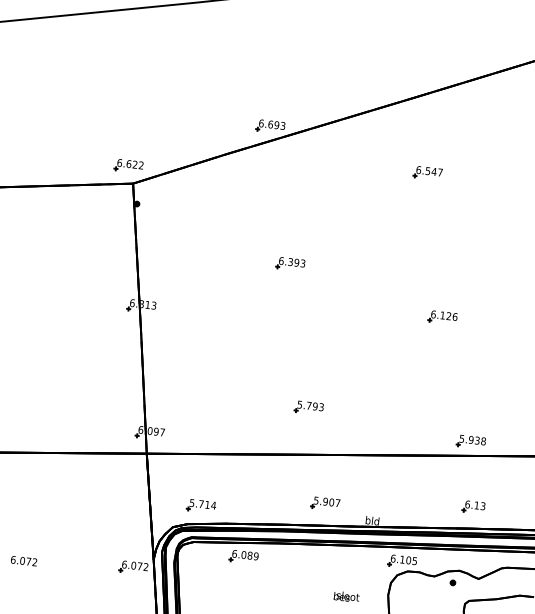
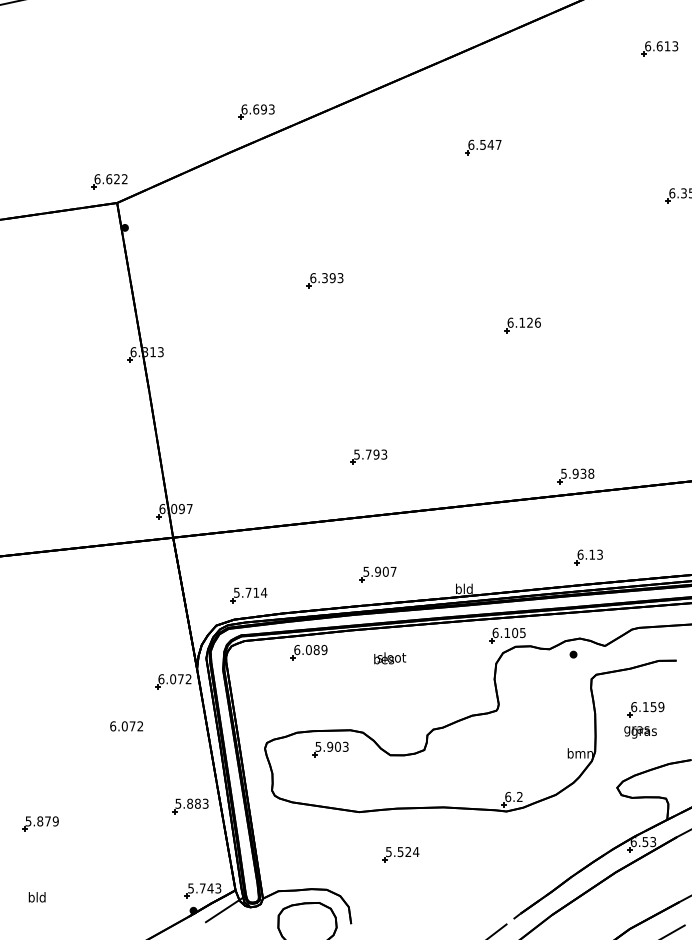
part: (270, 126) -> (256, 111), moved
part: (324, 503) -> (377, 574), moved
text: (23, 561) -> (126, 726), moved
text: (347, 597) -> (390, 658), moved

